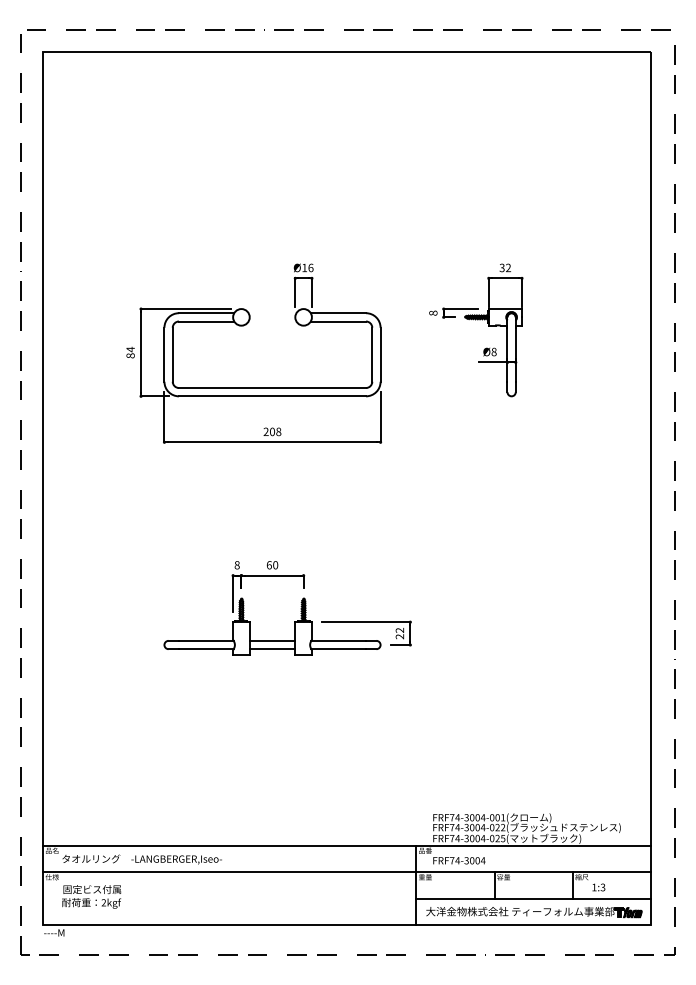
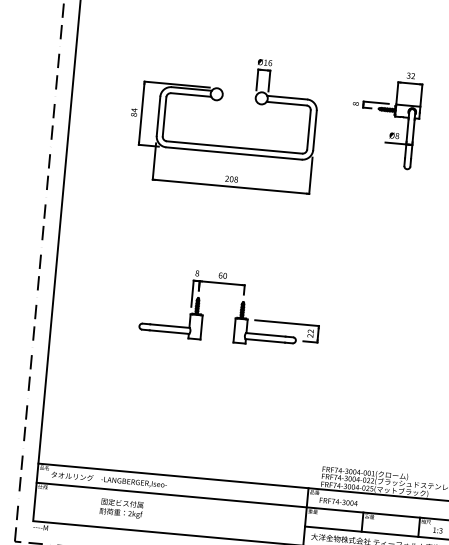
line: (272, 640) -> (217, 330), removed
line: (272, 649) -> (217, 336), removed
text: (91, 896) -> (121, 508), moved

